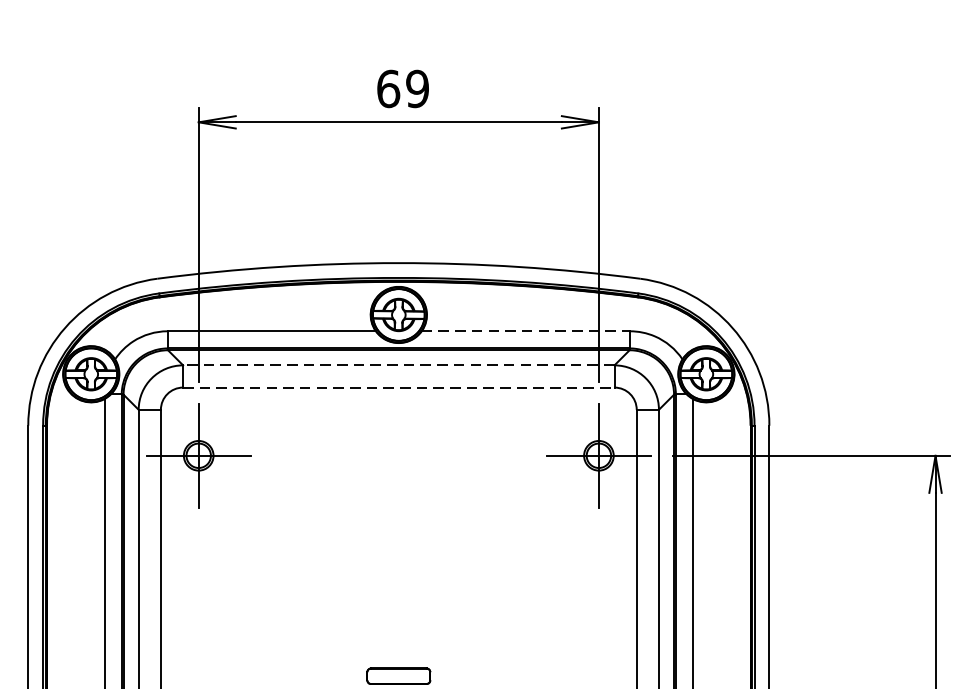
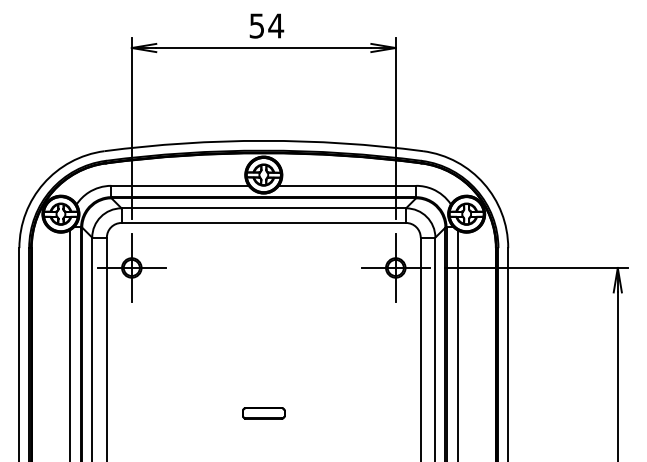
text: (402, 88) -> (266, 25), 69 -> 54
line: (525, 330) -> (347, 185), dashed -> solid
line: (398, 365) -> (263, 208), dashed -> solid
line: (399, 386) -> (264, 222), dashed -> solid

